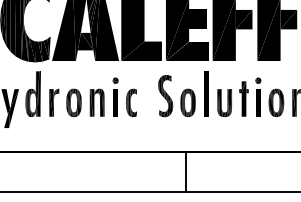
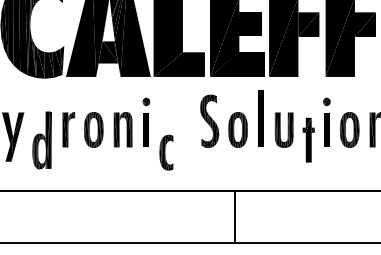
part: (32, 94) -> (41, 140), moved
part: (243, 98) -> (308, 139), moved
part: (131, 102) -> (166, 152), moved

